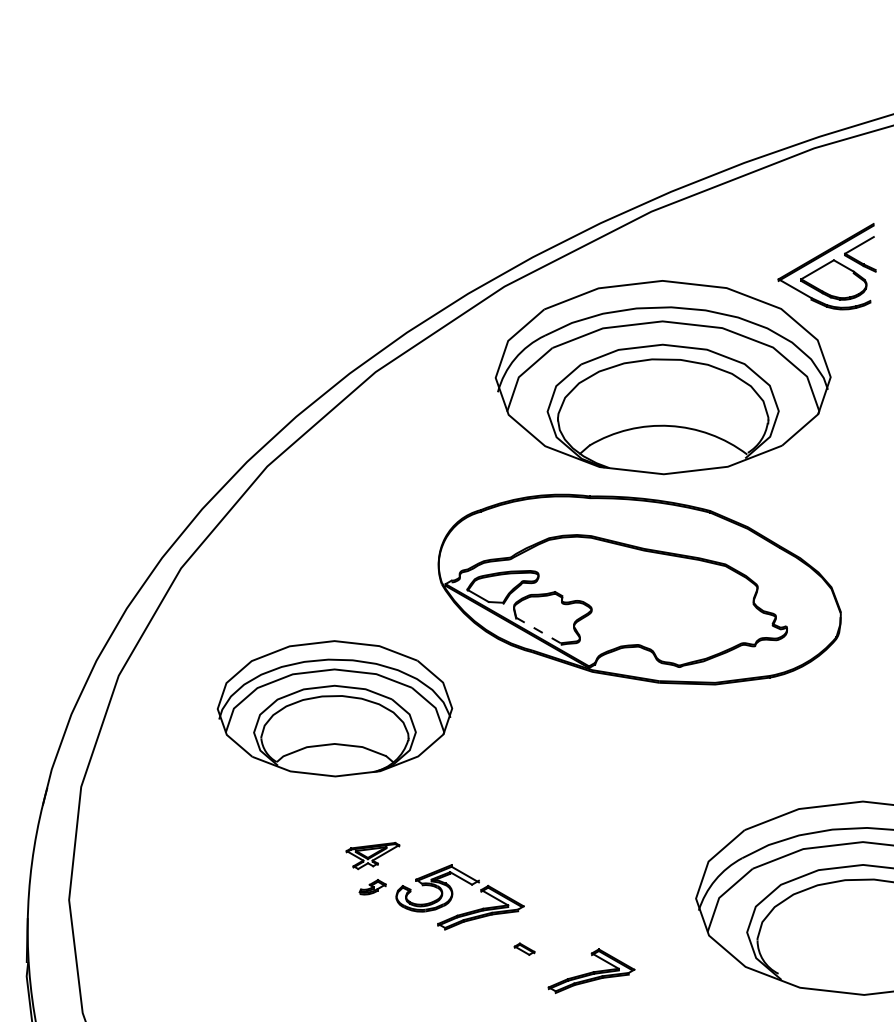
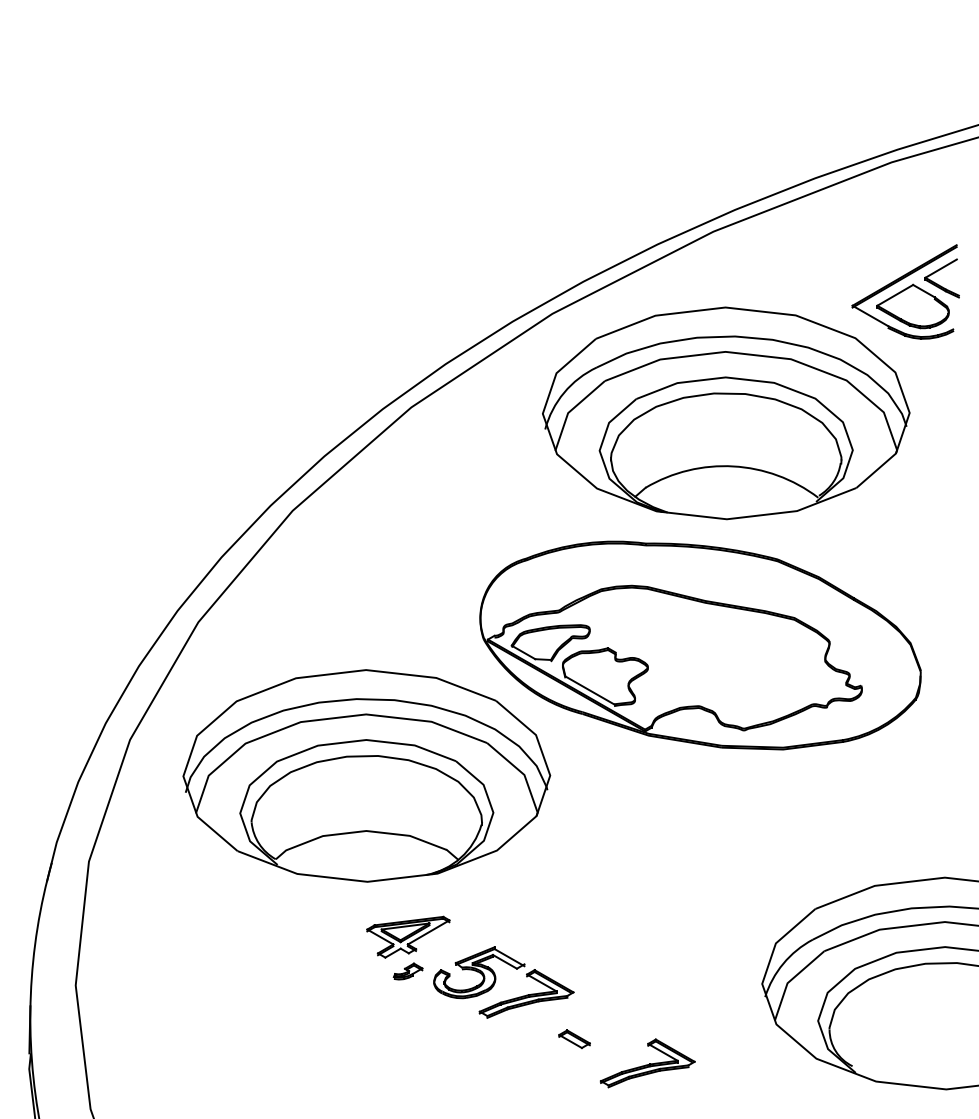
line: (538, 630) -> (589, 690), dashed -> solid
part: (334, 708) -> (366, 775), size x1.43
part: (372, 855) -> (407, 936), size x1.43
part: (524, 949) -> (574, 1039), size x1.43

